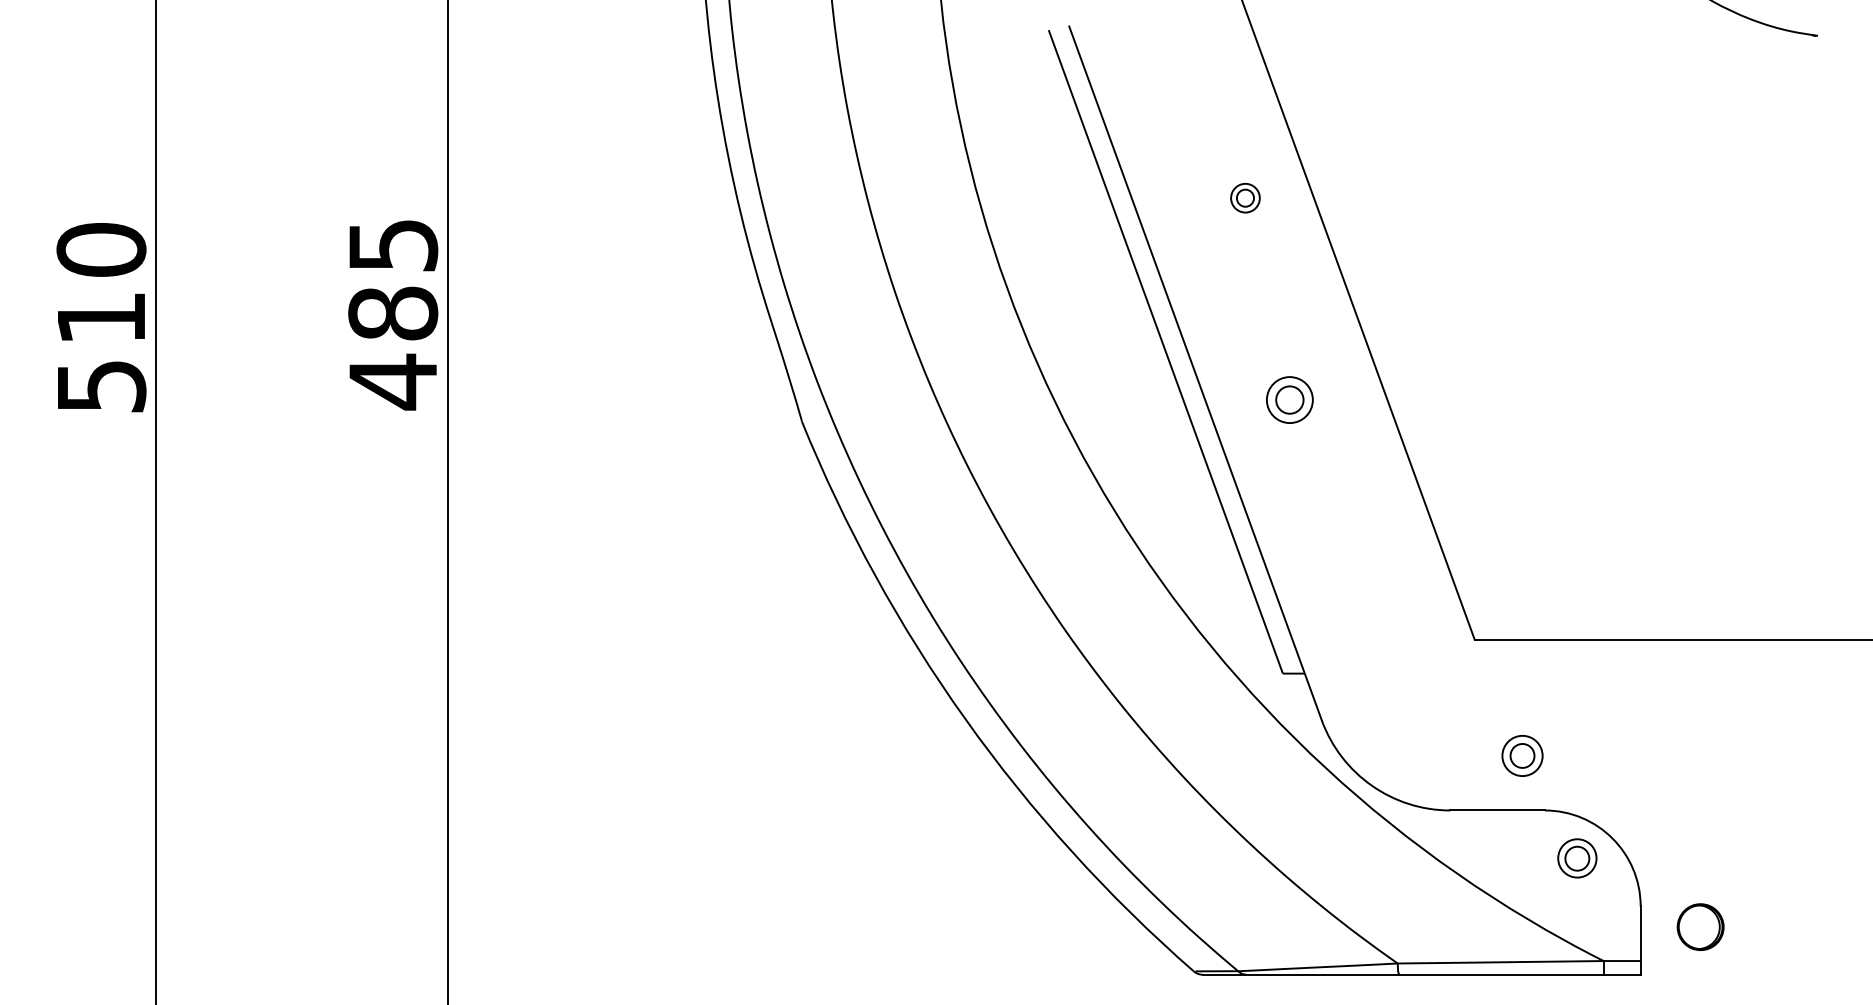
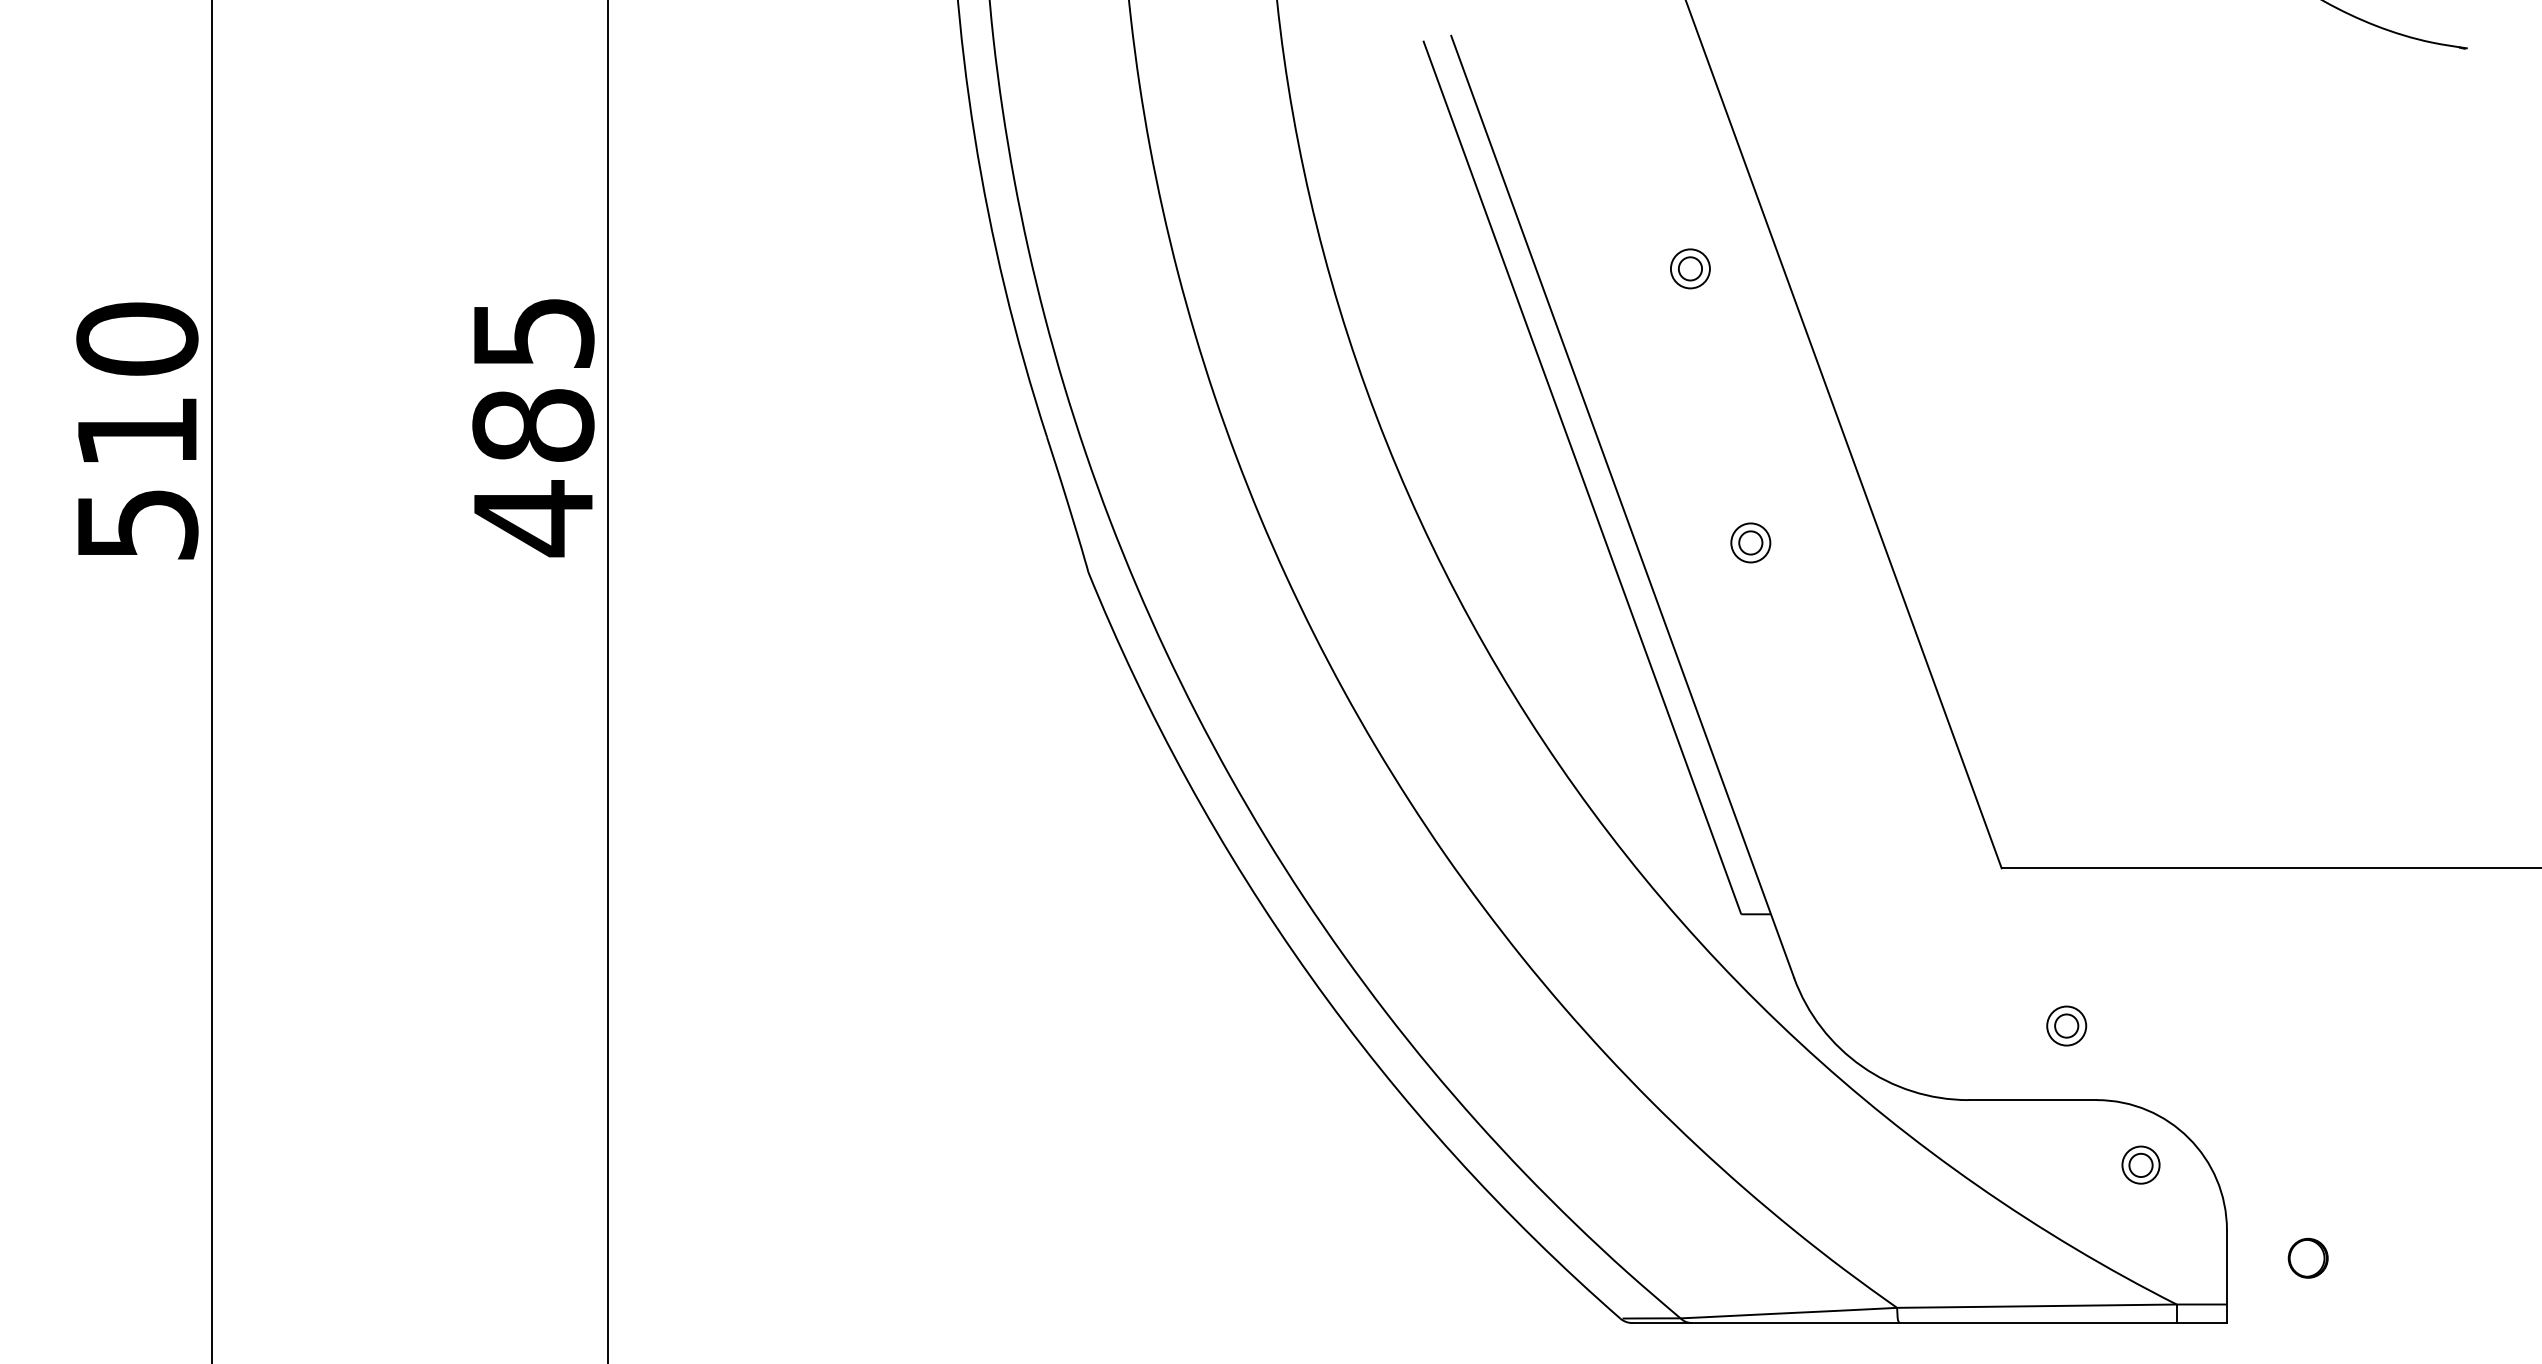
part: (1289, 399) -> (1750, 542), size x0.62
part: (1522, 755) -> (2066, 1025), size x0.71
part: (1576, 857) -> (2140, 1164), size x0.71
part: (1699, 926) -> (2307, 1257), size x0.62

